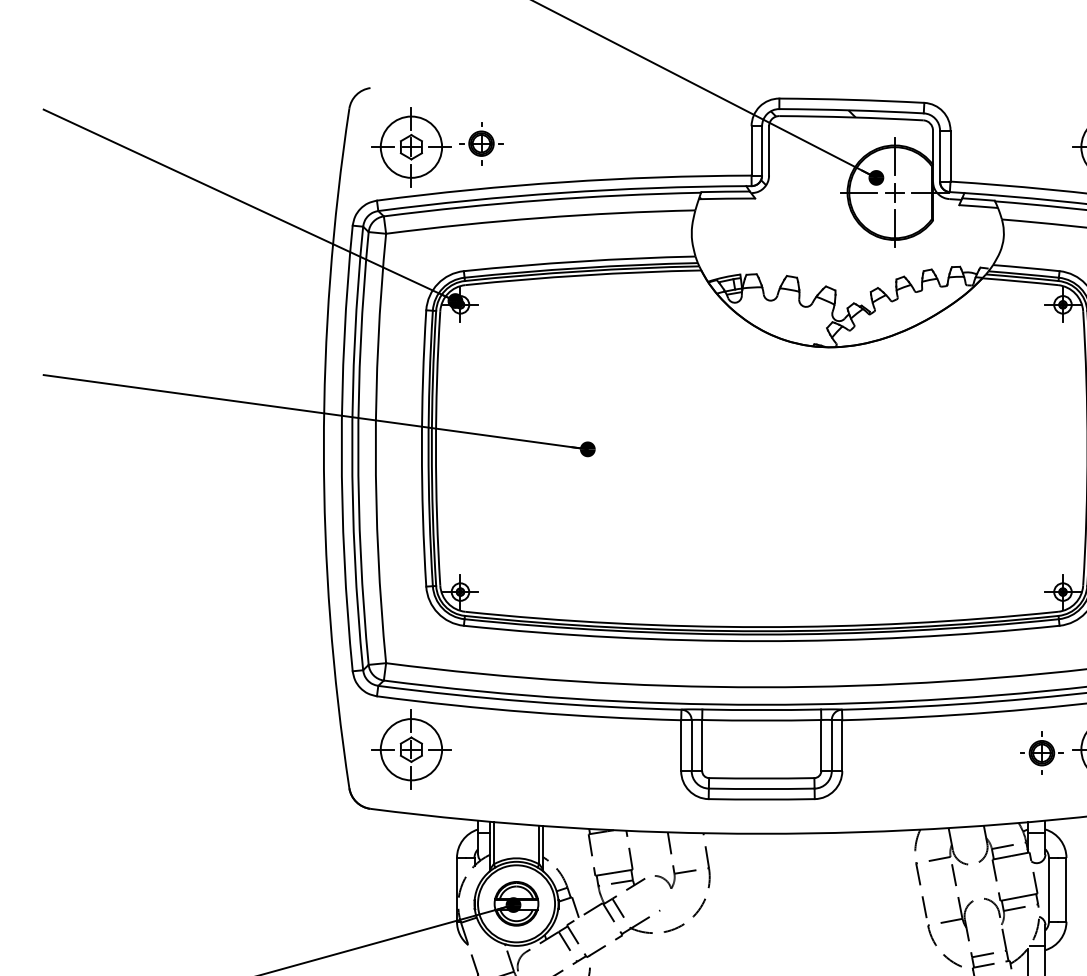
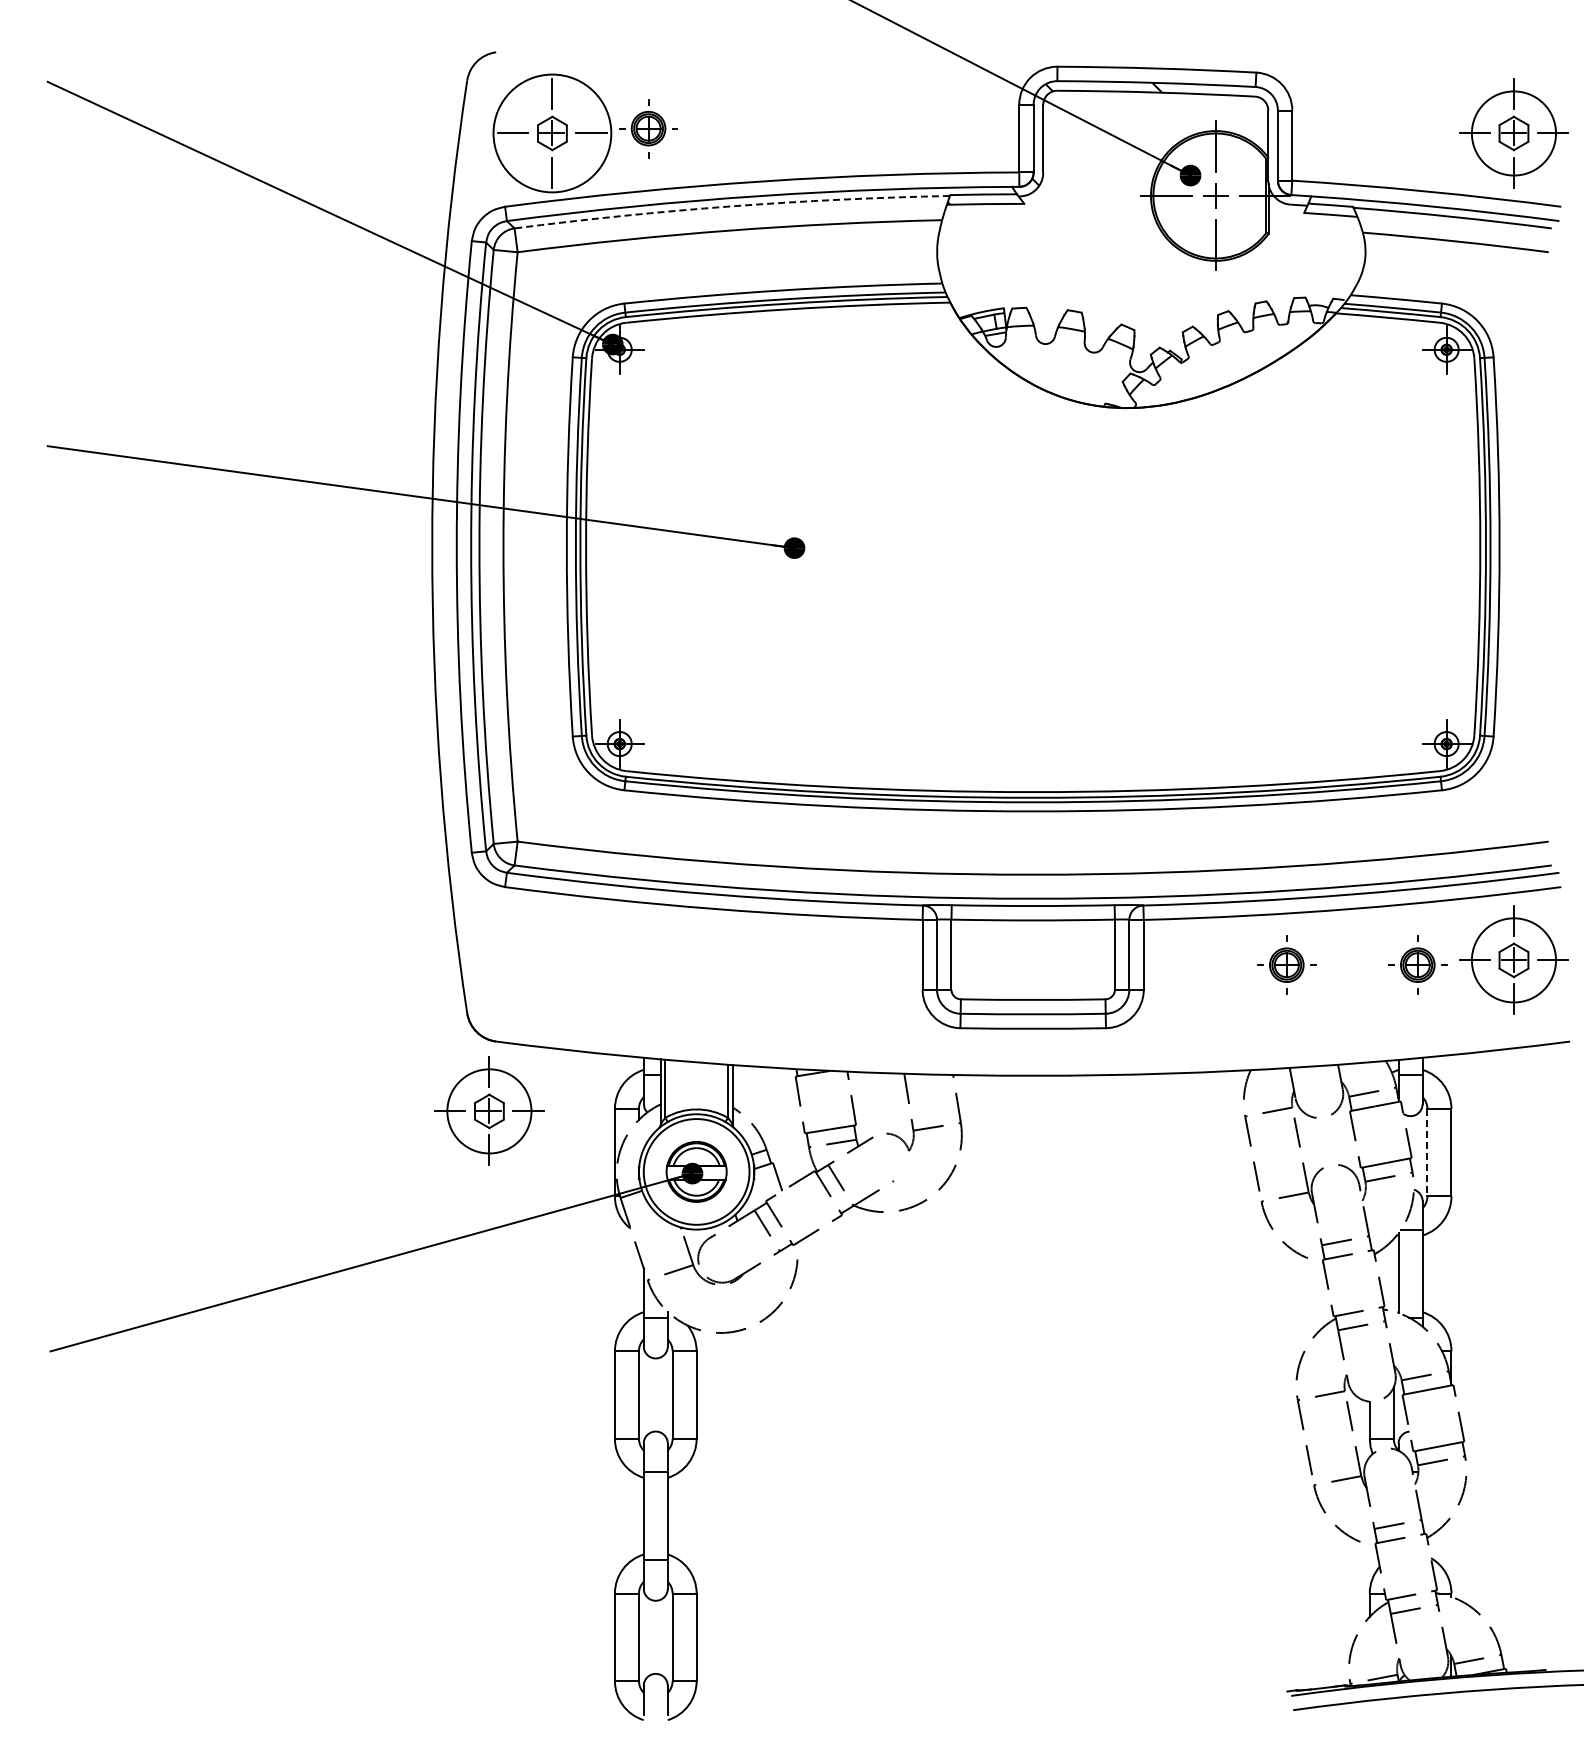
circle: (411, 147) -> (552, 133), size x1.4
arc: (541, 200) -> (731, 206), solid -> dashed
part: (411, 749) -> (489, 1110), moved
part: (946, 752) -> (1286, 964), added
line: (1049, 889) -> (1427, 1152), solid -> dashed

